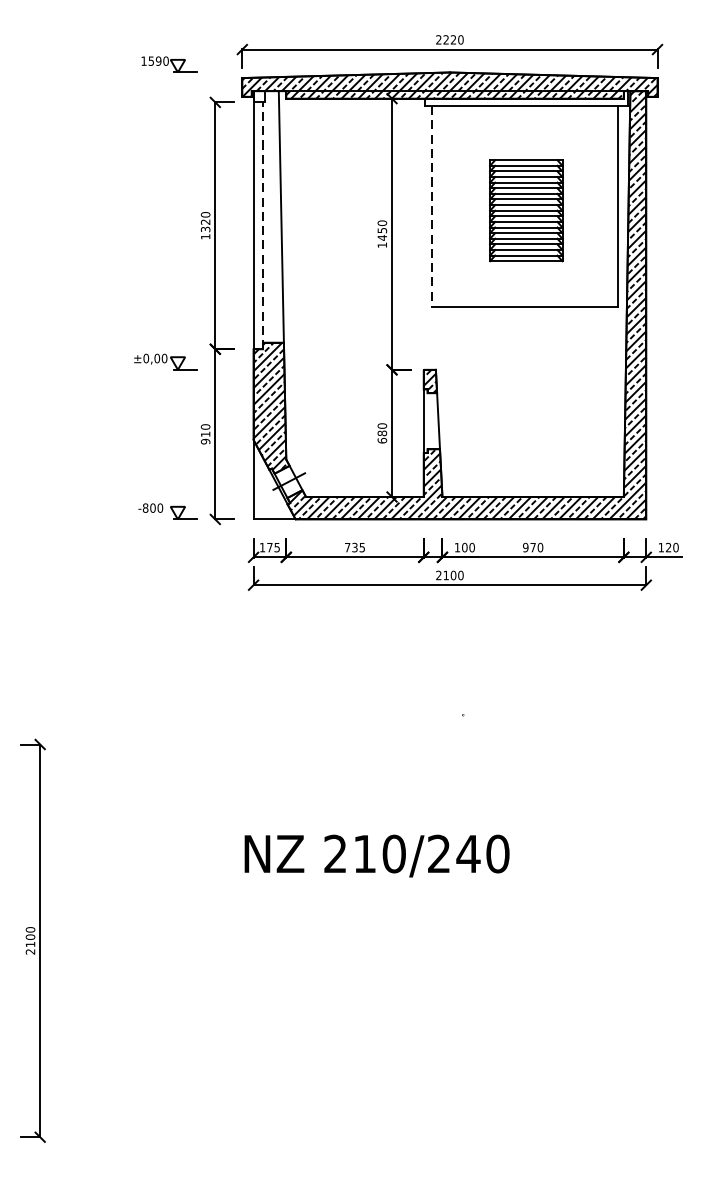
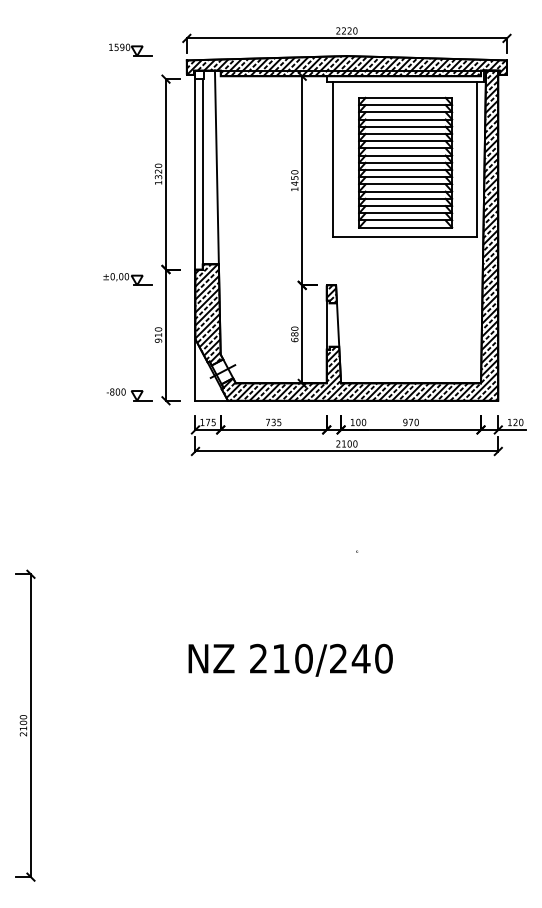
line: (432, 206) -> (333, 159), dashed -> solid
part: (525, 210) -> (405, 162), size x1.67
line: (262, 224) -> (202, 173), dashed -> solid

